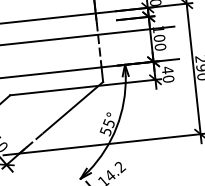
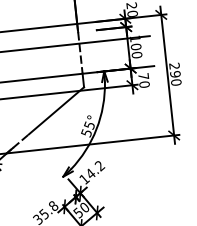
text: (167, 70) -> (143, 76), 40 -> 70

